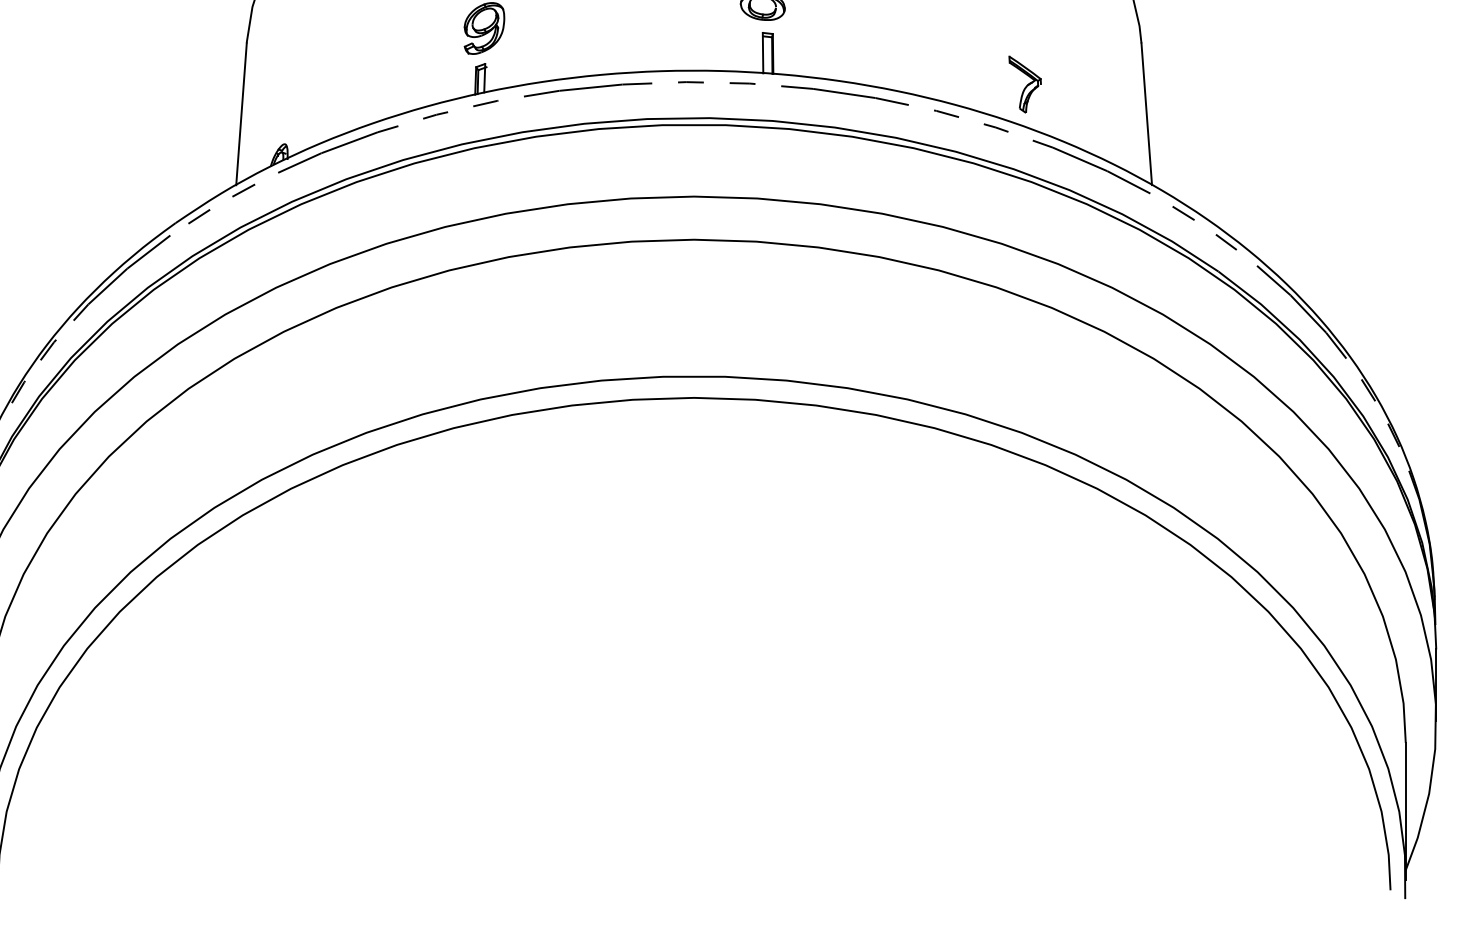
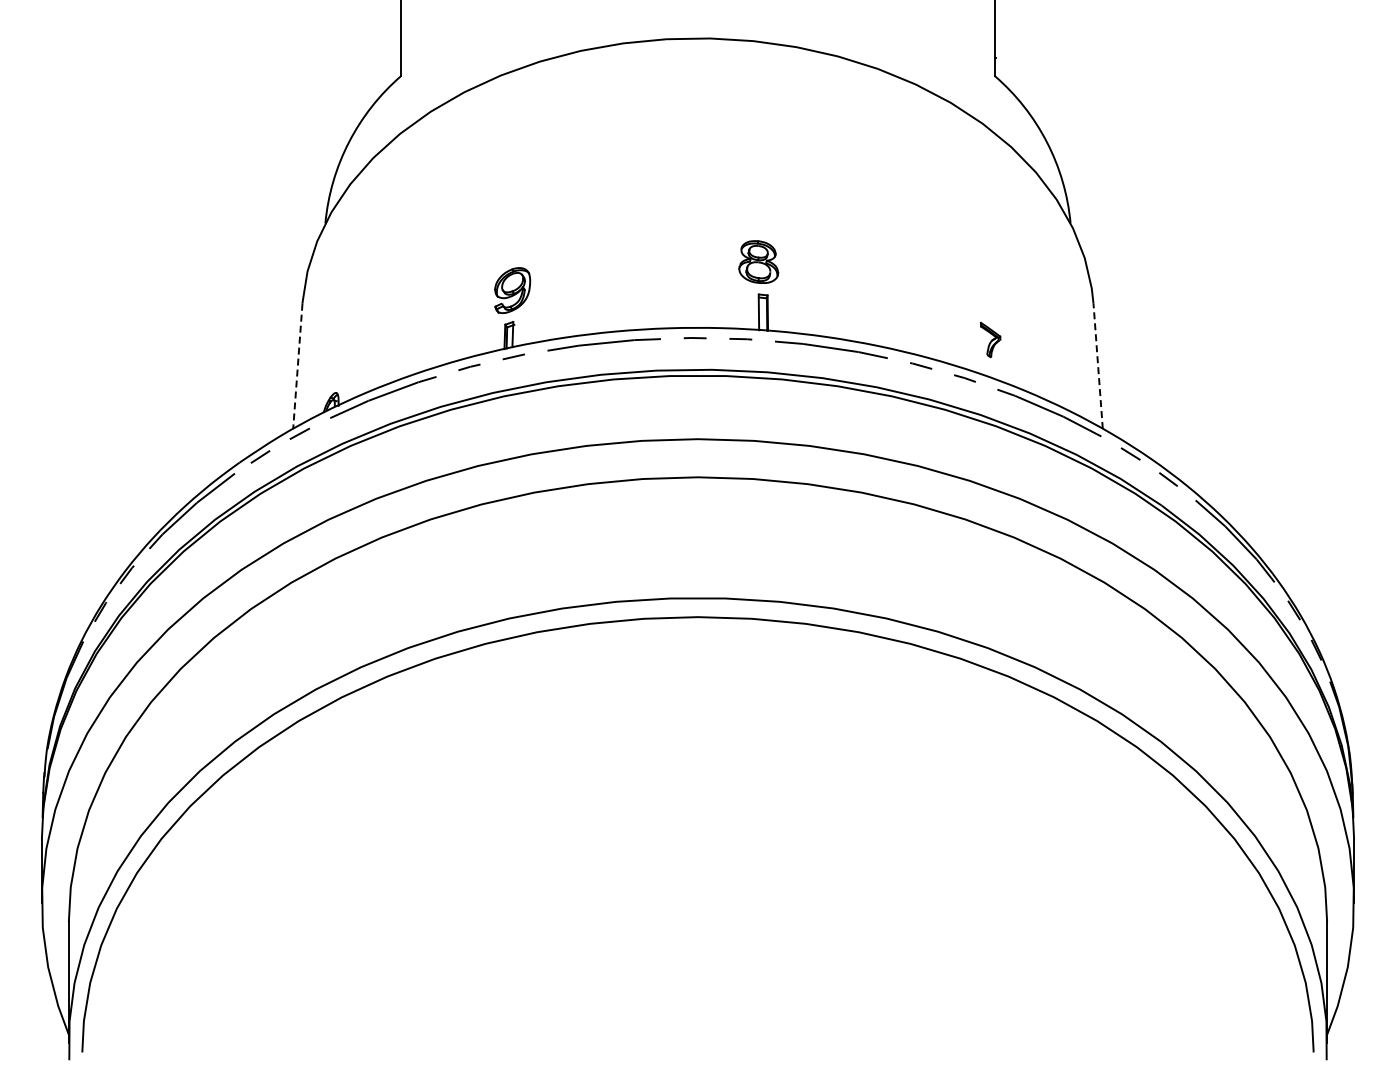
part: (1024, 83) -> (990, 339), size x0.7
line: (241, 114) -> (297, 366), solid -> dashed
line: (1147, 114) -> (1098, 366), solid -> dashed

